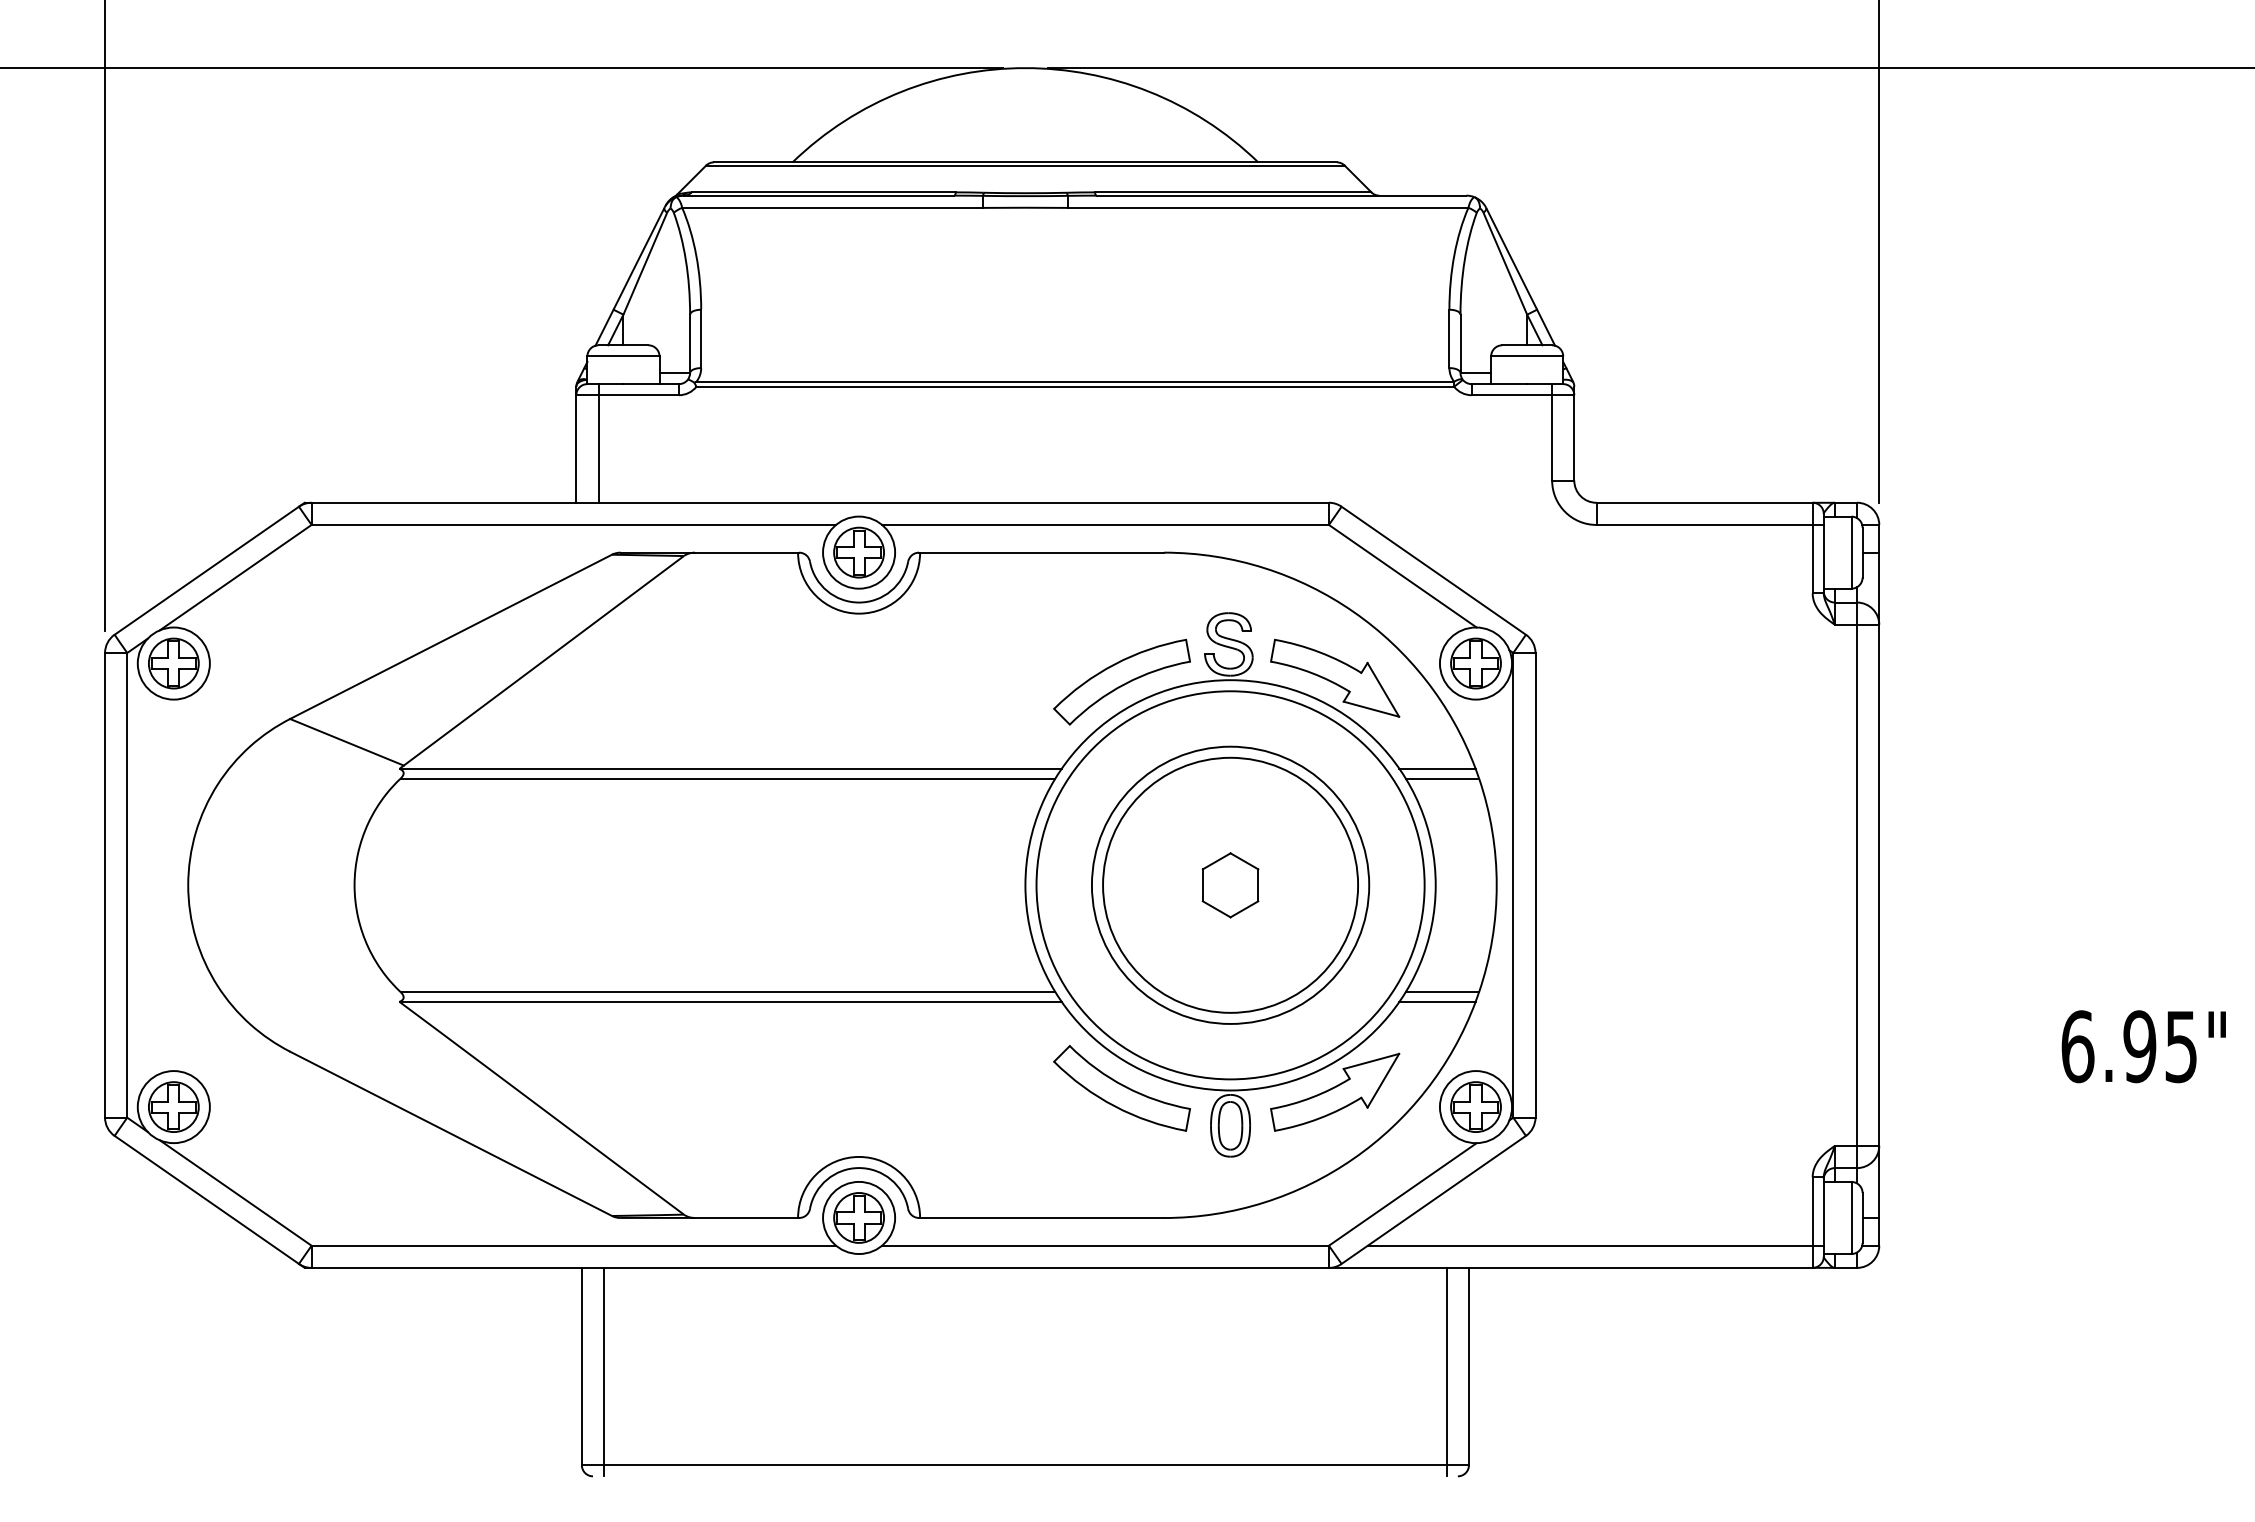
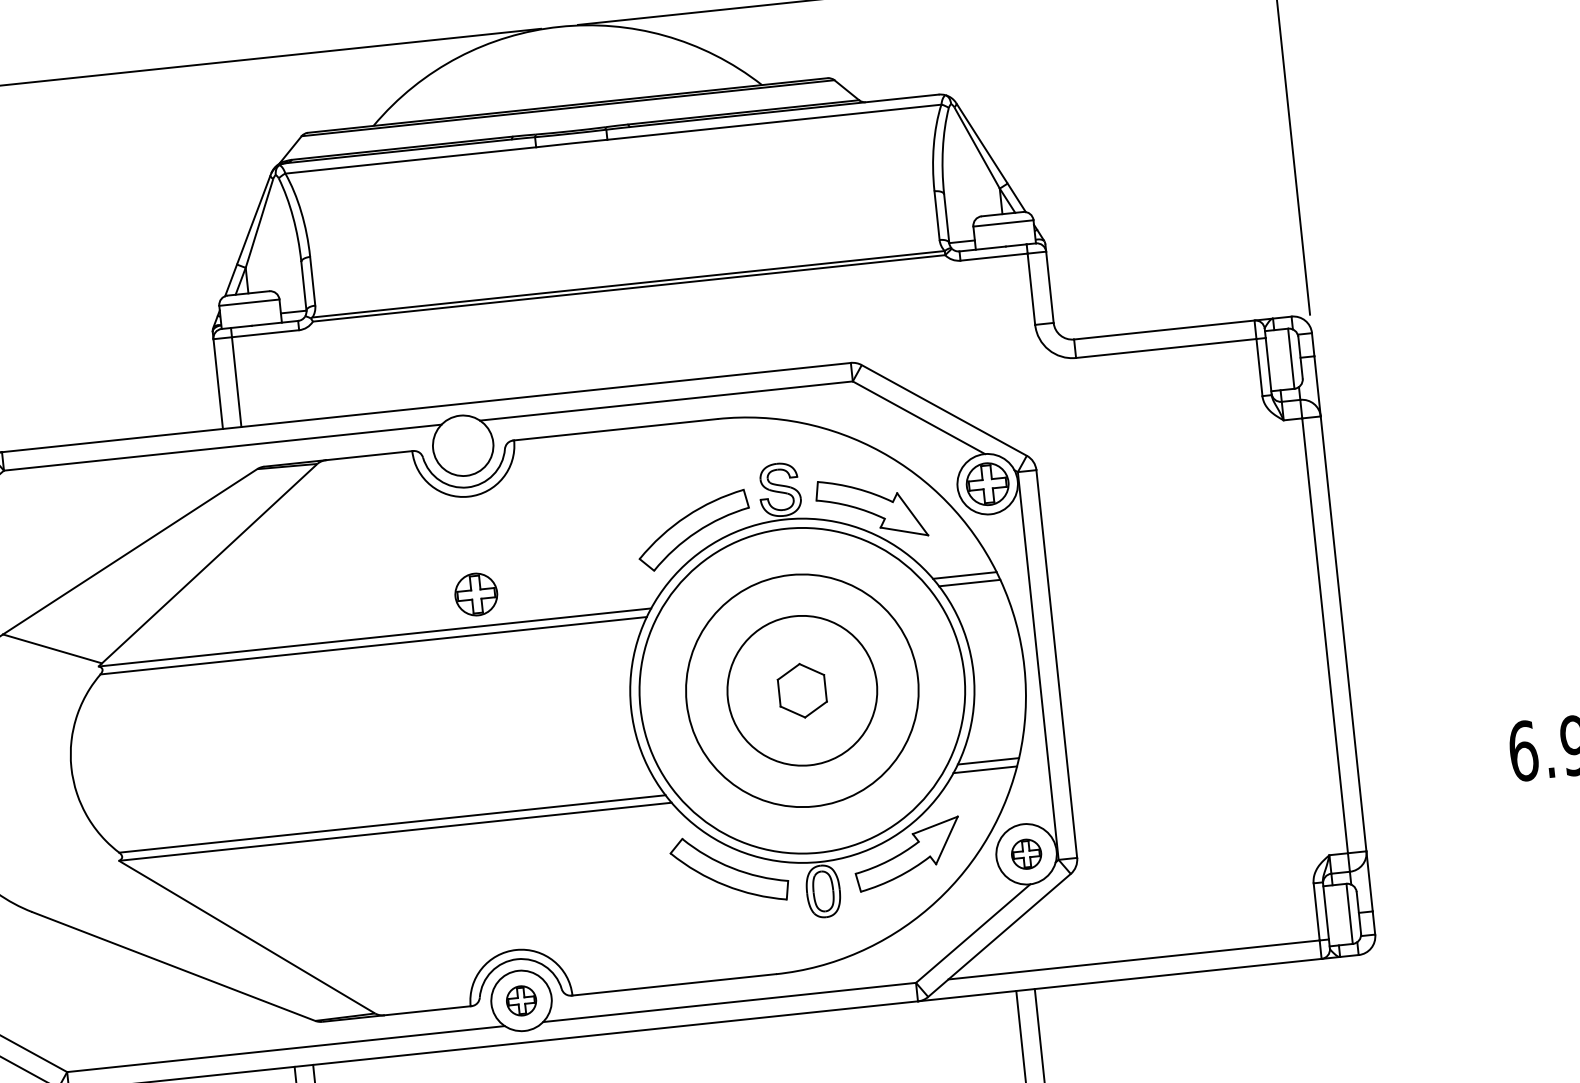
part: (858, 552) -> (475, 594), moved
circle: (1230, 884) -> (802, 690), size x0.7
part: (1475, 1106) -> (1026, 853), size x0.7
part: (858, 1217) -> (521, 1000), size x0.7

